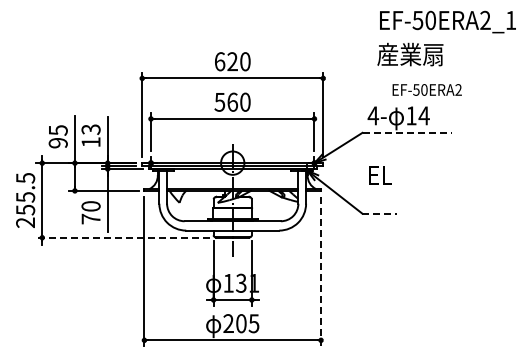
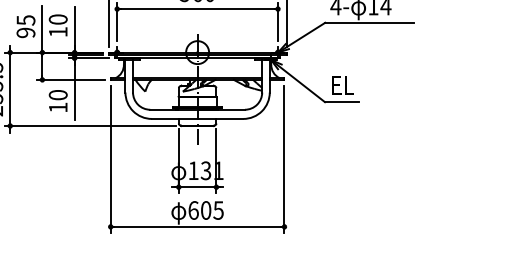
text: (90, 129) -> (57, 19), 13 -> 10
line: (407, 132) -> (369, 22), dashed -> solid
text: (380, 175) -> (342, 85), moved
line: (379, 213) -> (341, 102), dashed -> solid
text: (90, 218) -> (57, 107), 70 -> 10
line: (122, 237) -> (89, 125), dashed -> solid
line: (321, 271) -> (284, 159), dashed -> solid
text: (228, 323) -> (193, 210), 205 -> 605

